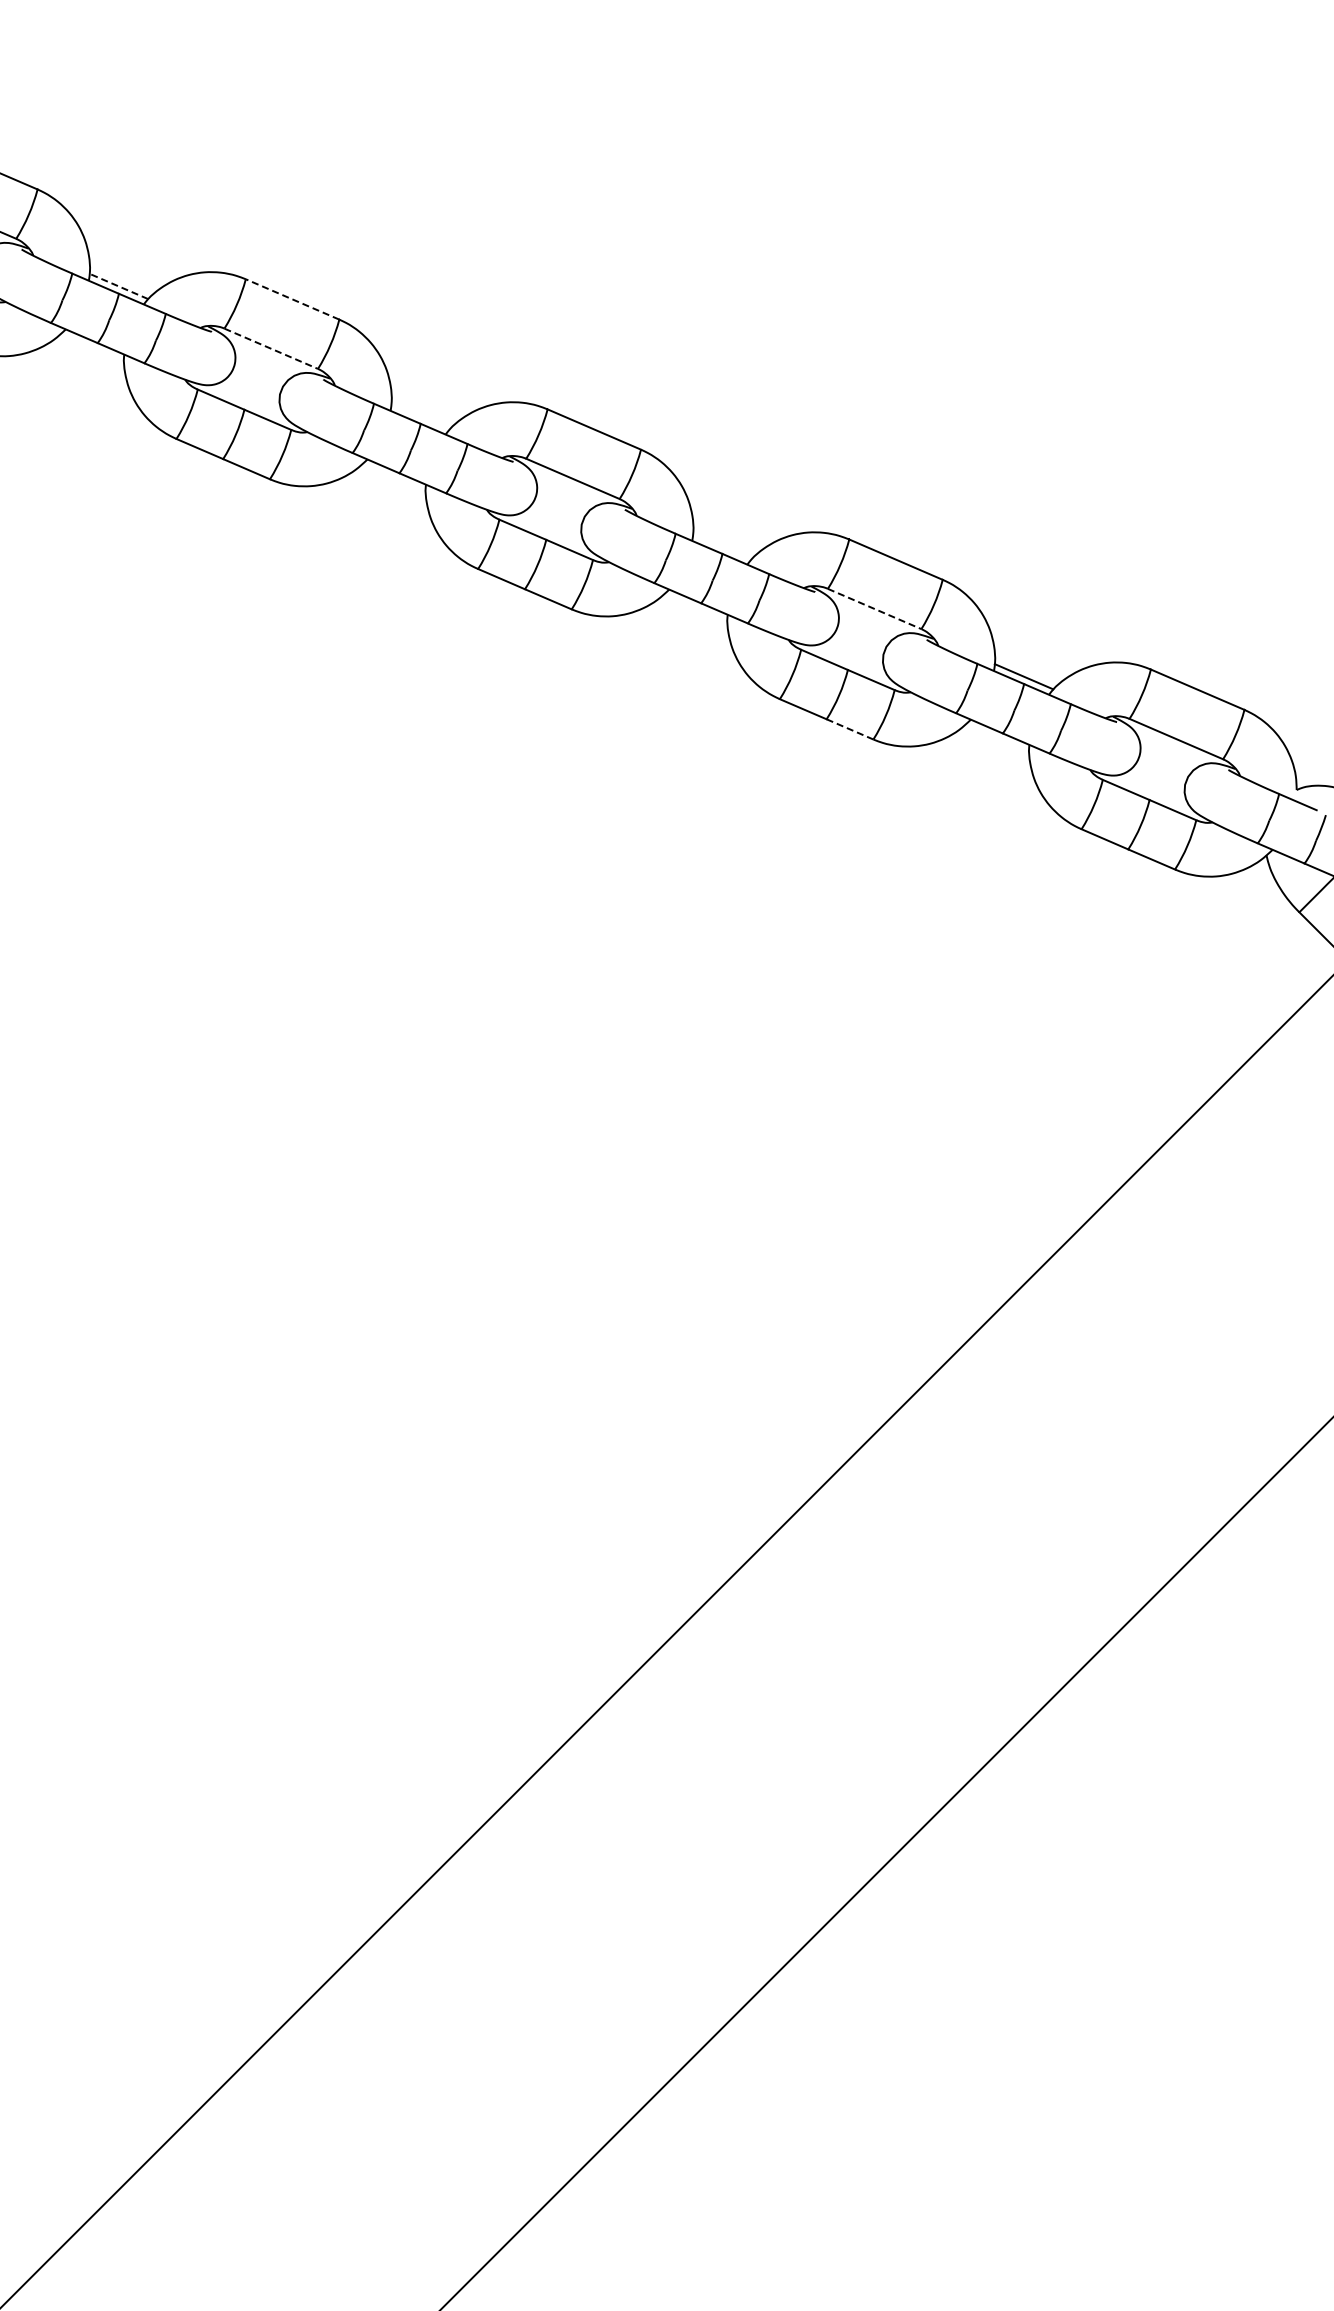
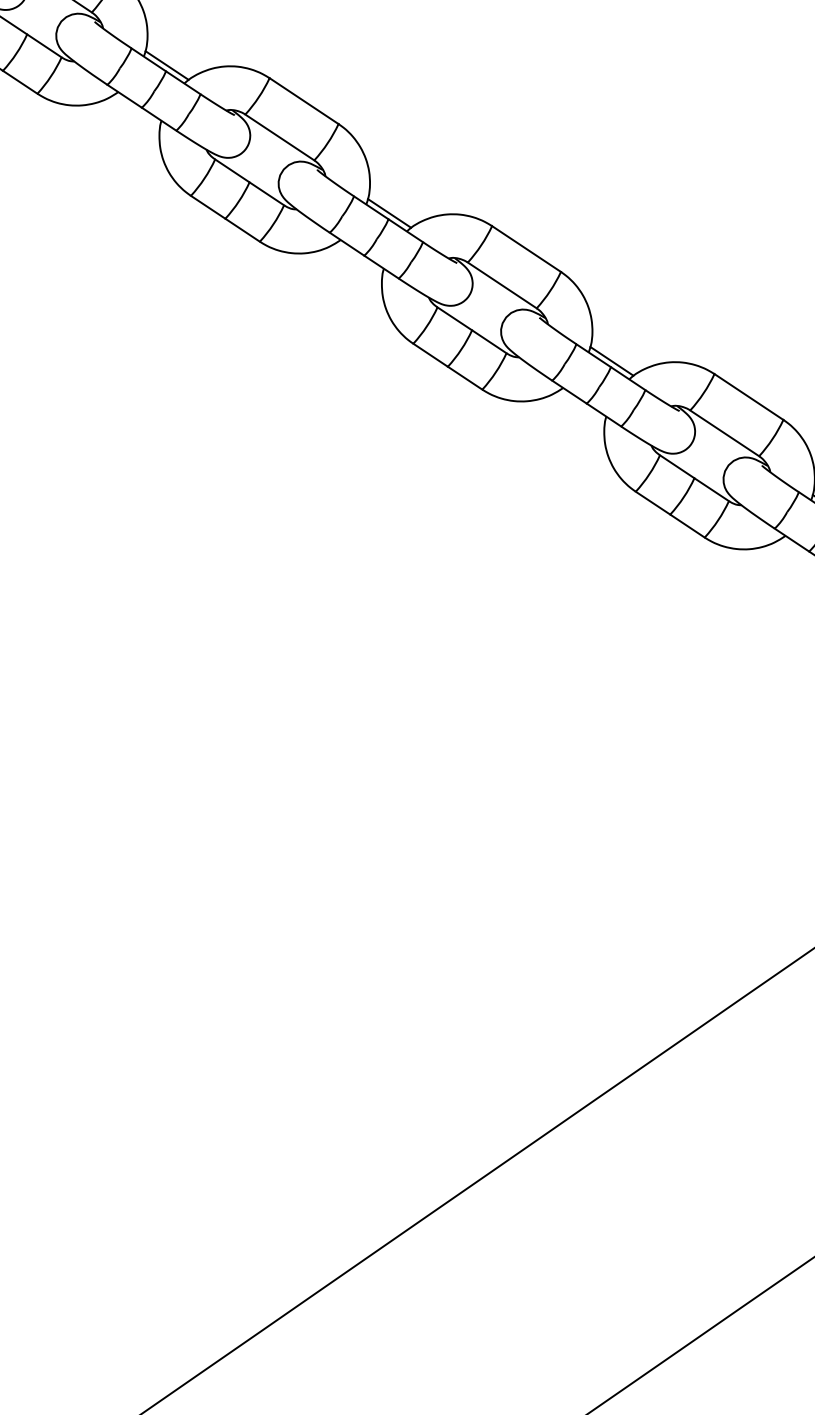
line: (118, 286) -> (166, 65), dashed -> solid
line: (292, 299) -> (304, 101), dashed -> solid
line: (271, 348) -> (280, 137), dashed -> solid
line: (420, 416) -> (389, 213), added
line: (722, 546) -> (612, 361), added
line: (874, 608) -> (724, 432), dashed -> solid
line: (850, 729) -> (687, 526), dashed -> solid

